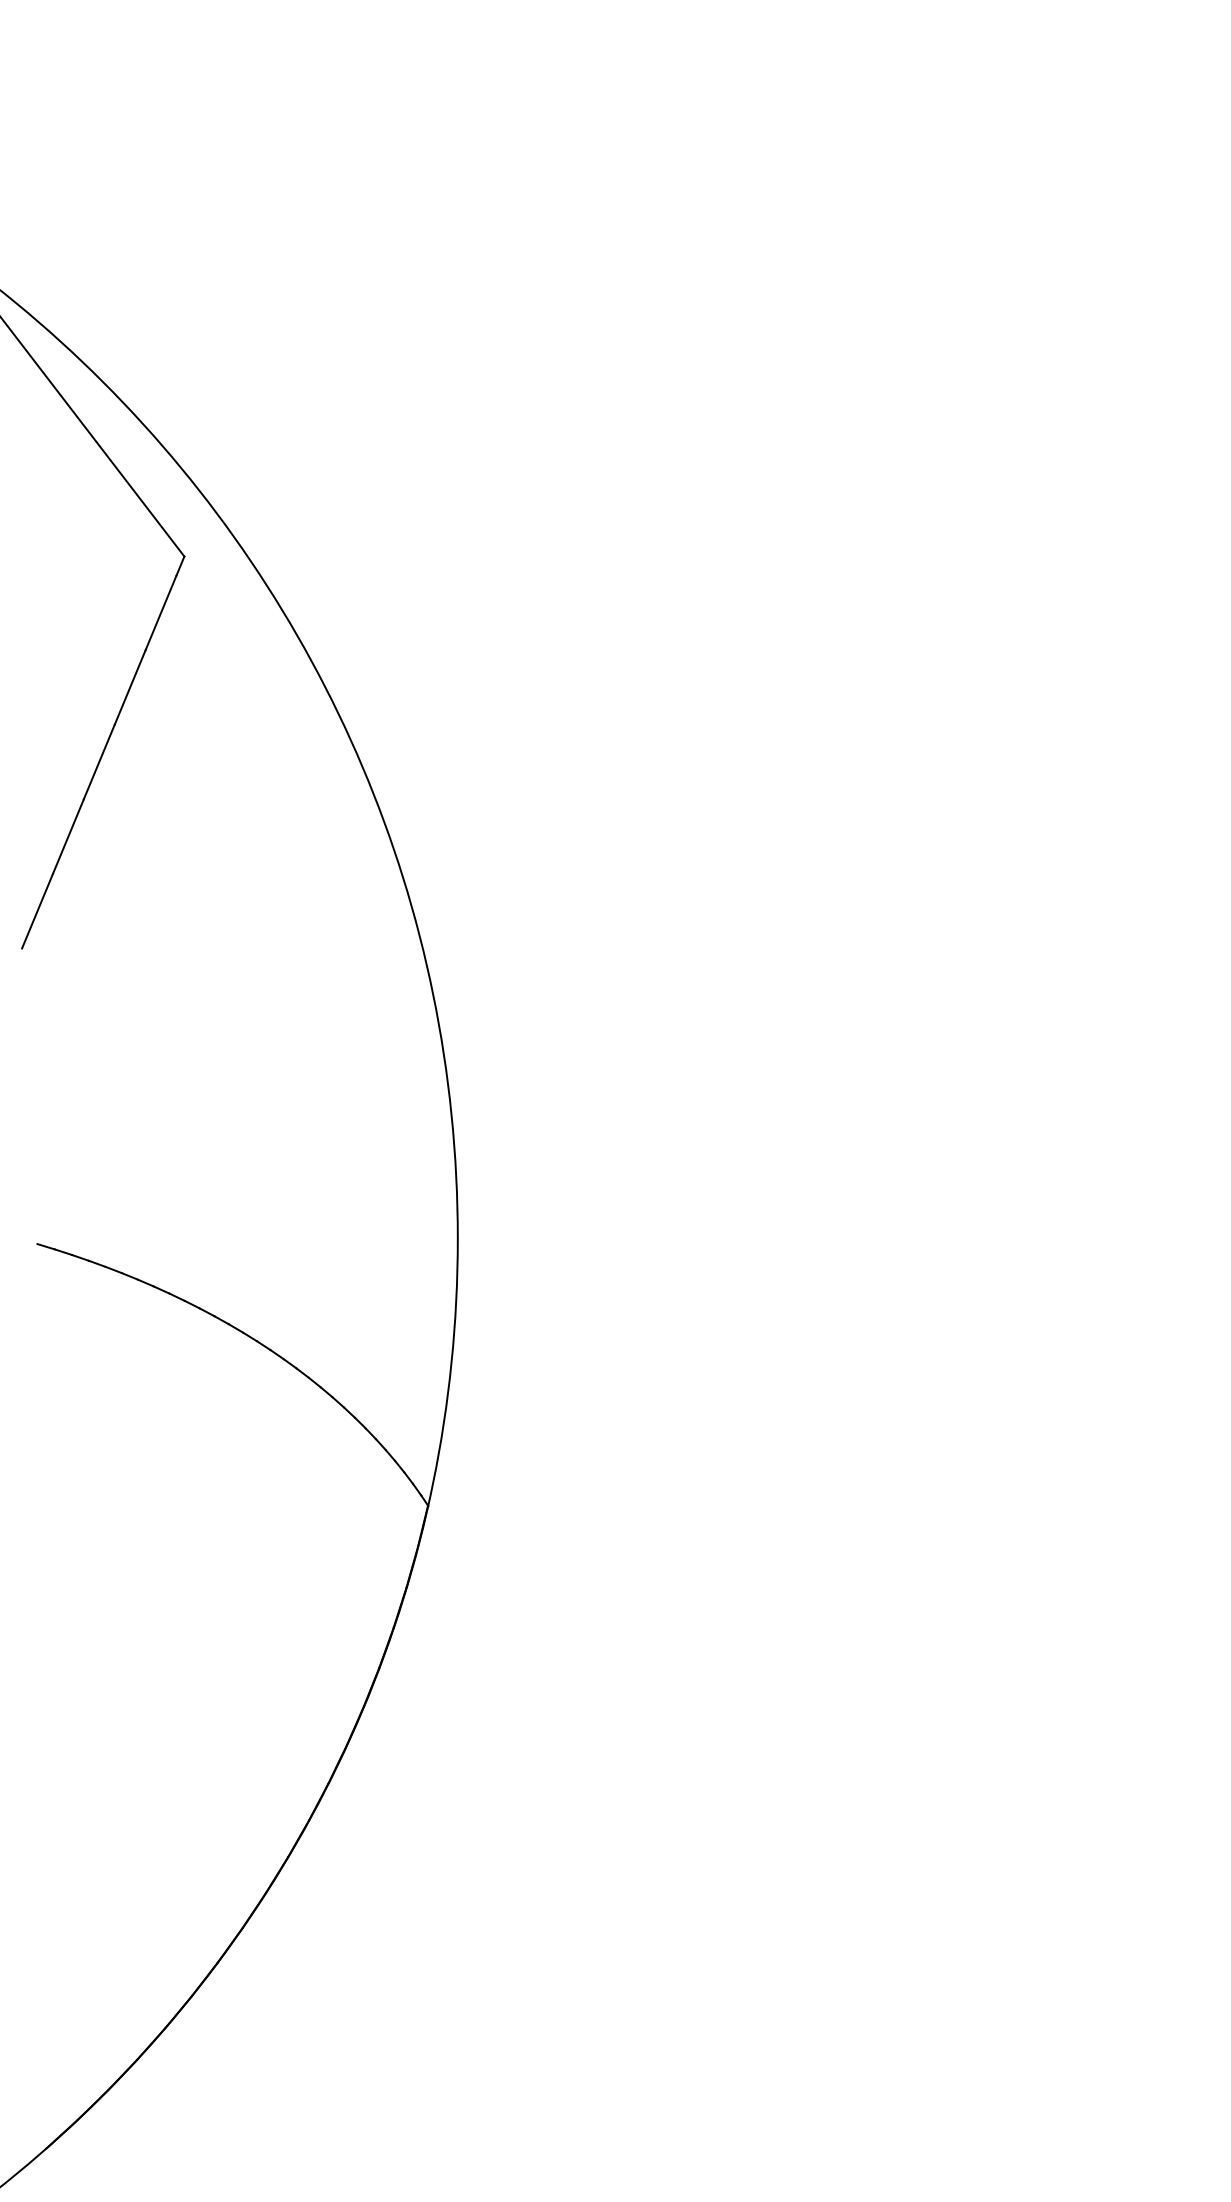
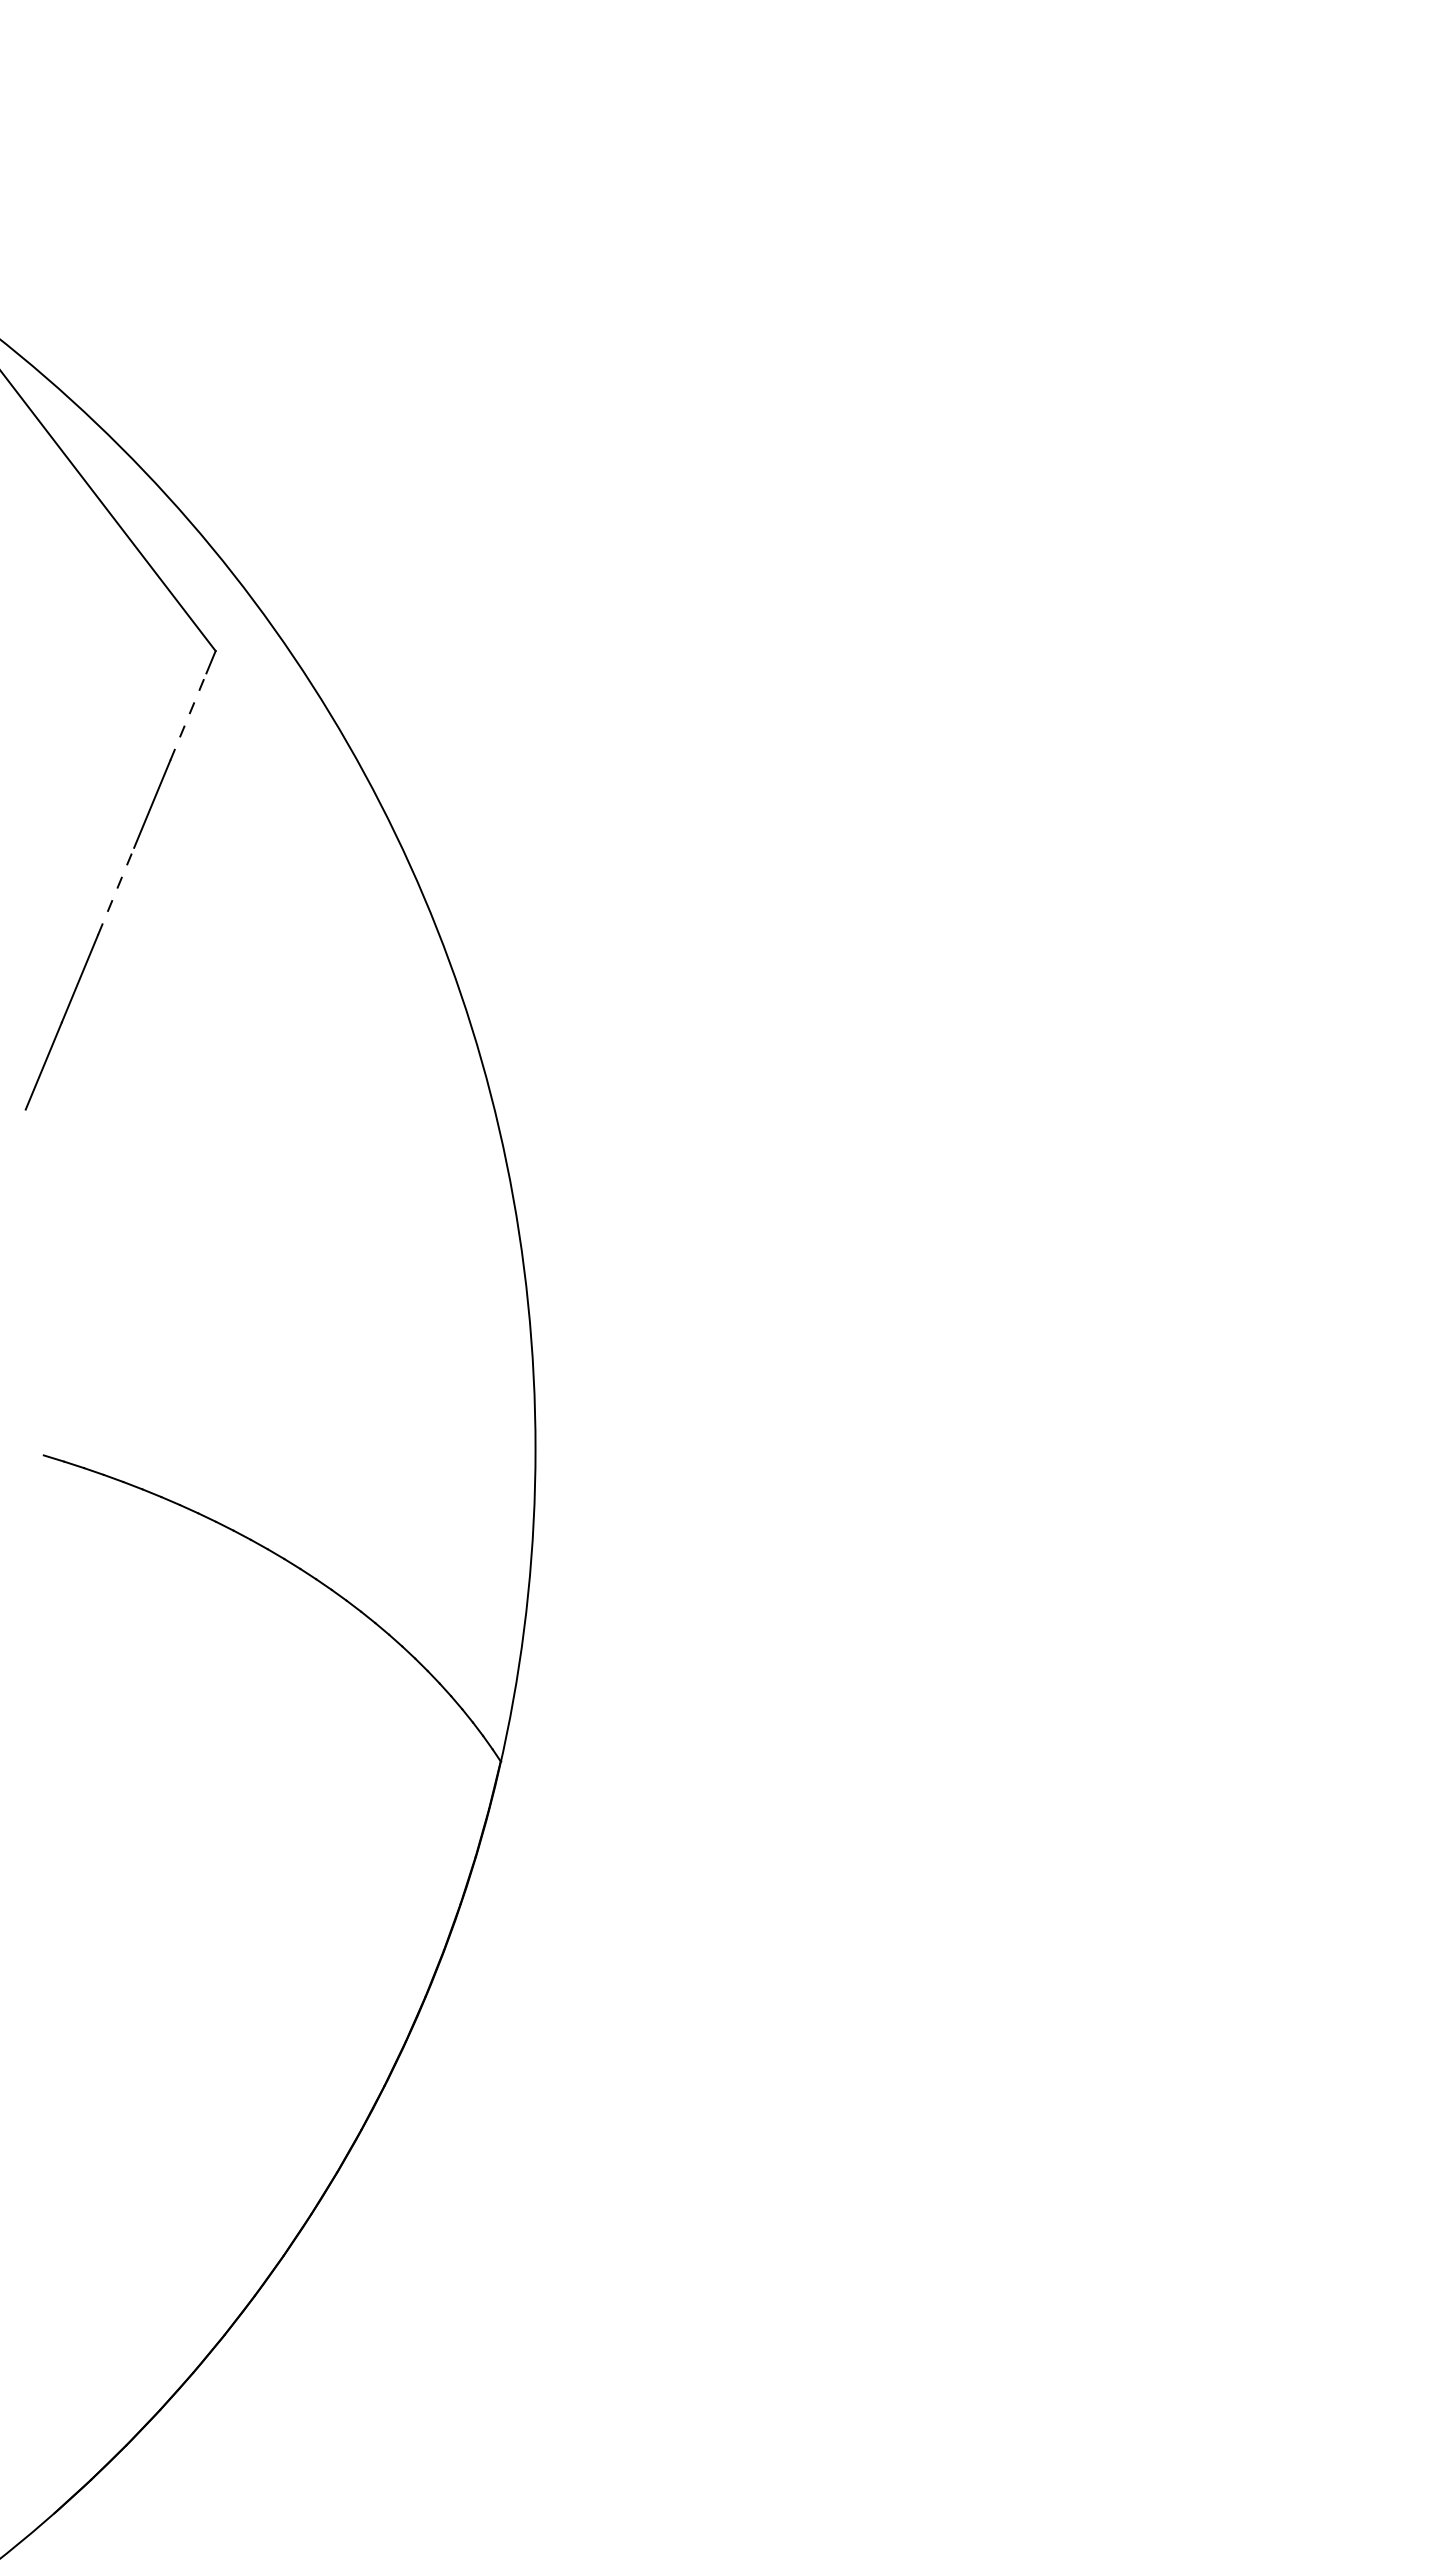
line: (161, 612) -> (188, 716), solid -> dashed
line: (99, 762) -> (116, 891), solid -> dashed

